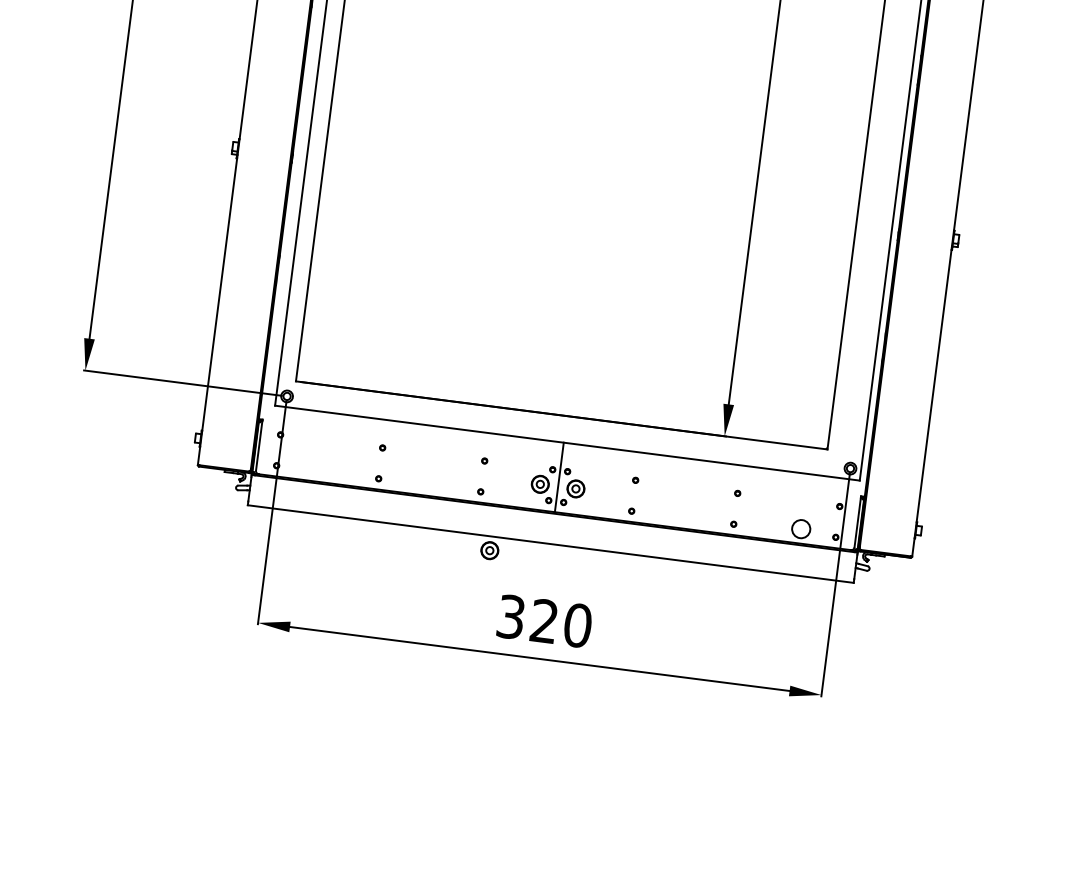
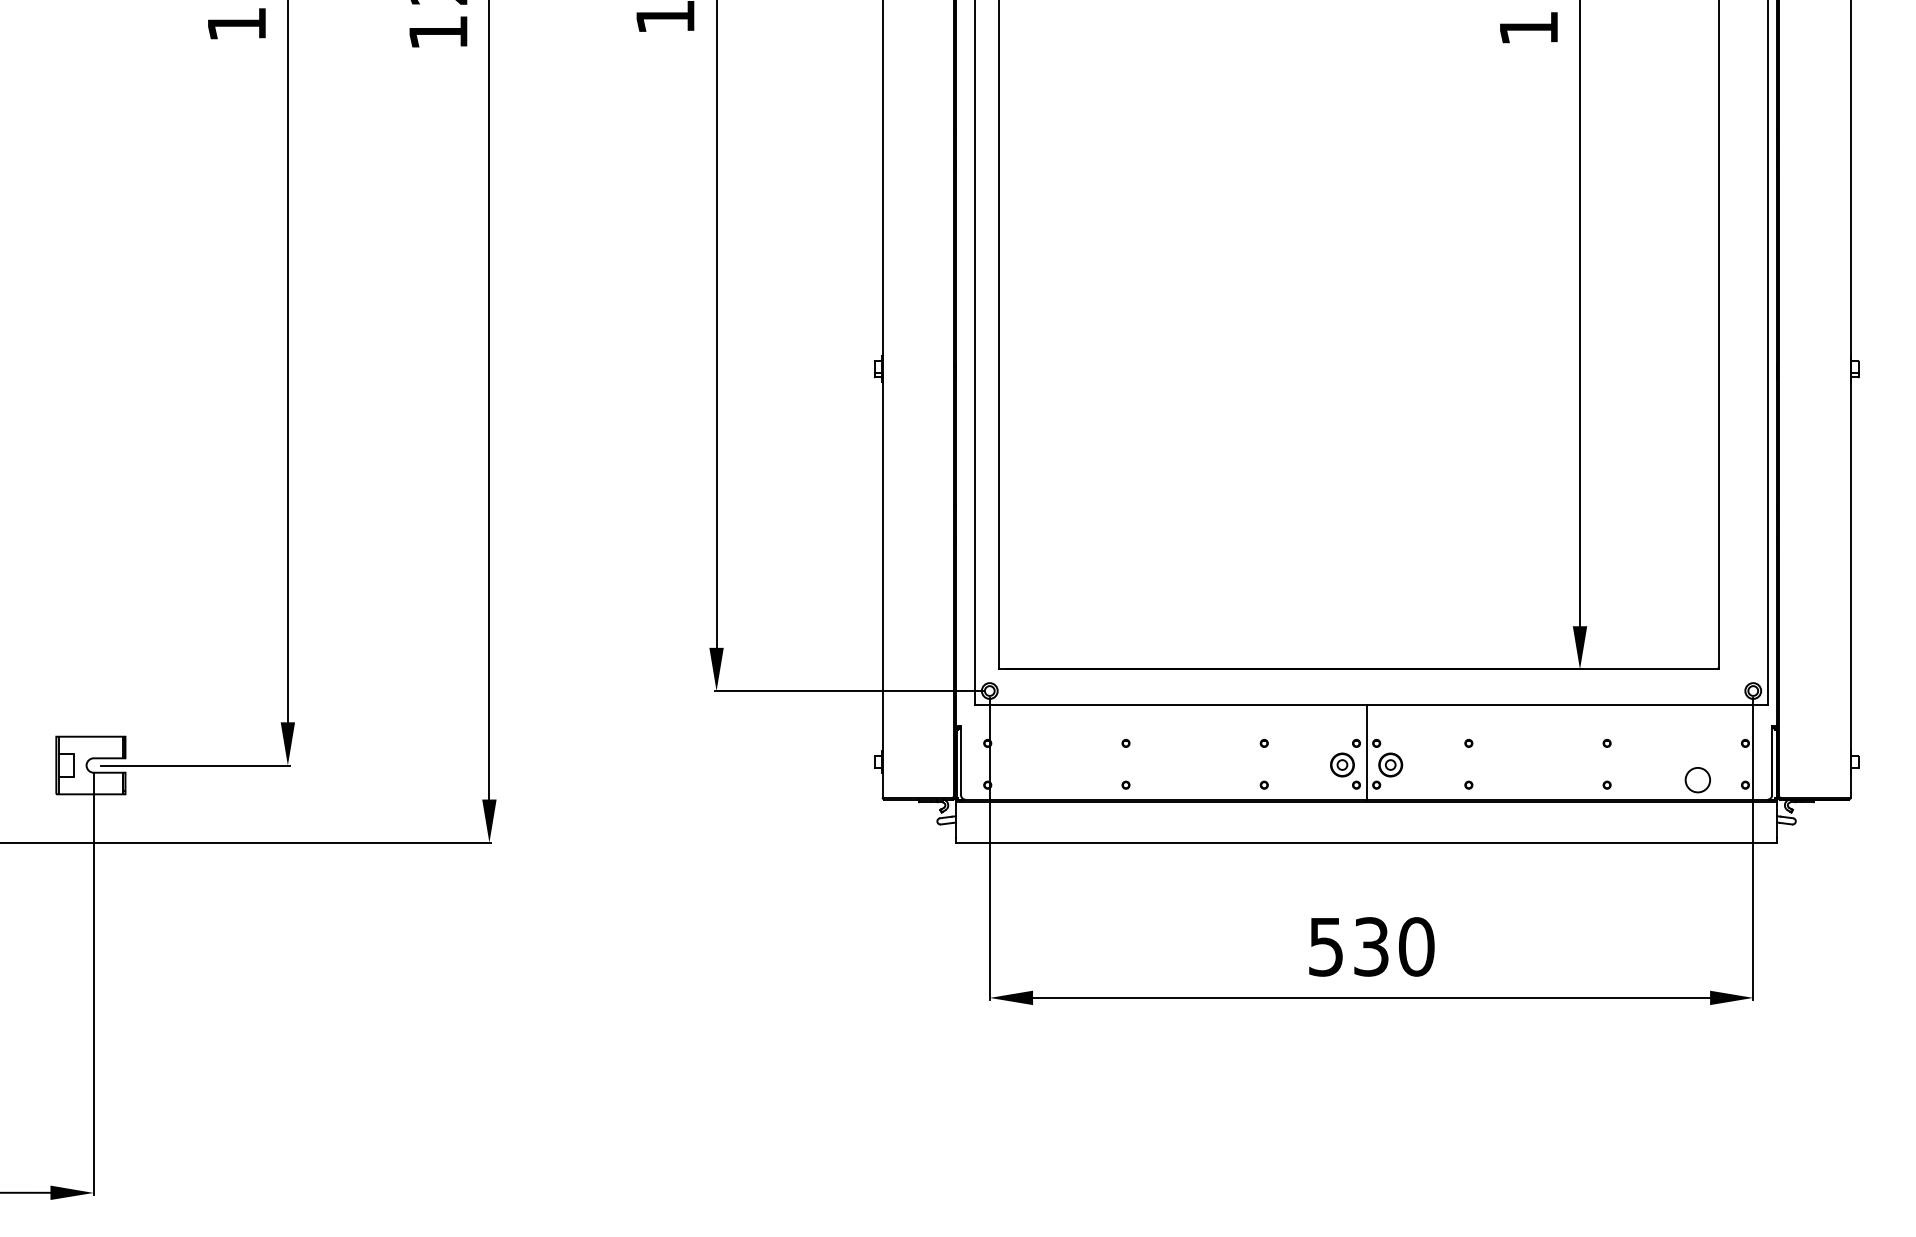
part: (489, 550) -> (1286, 861), removed
text: (527, 618) -> (1348, 946), 320 -> 530

